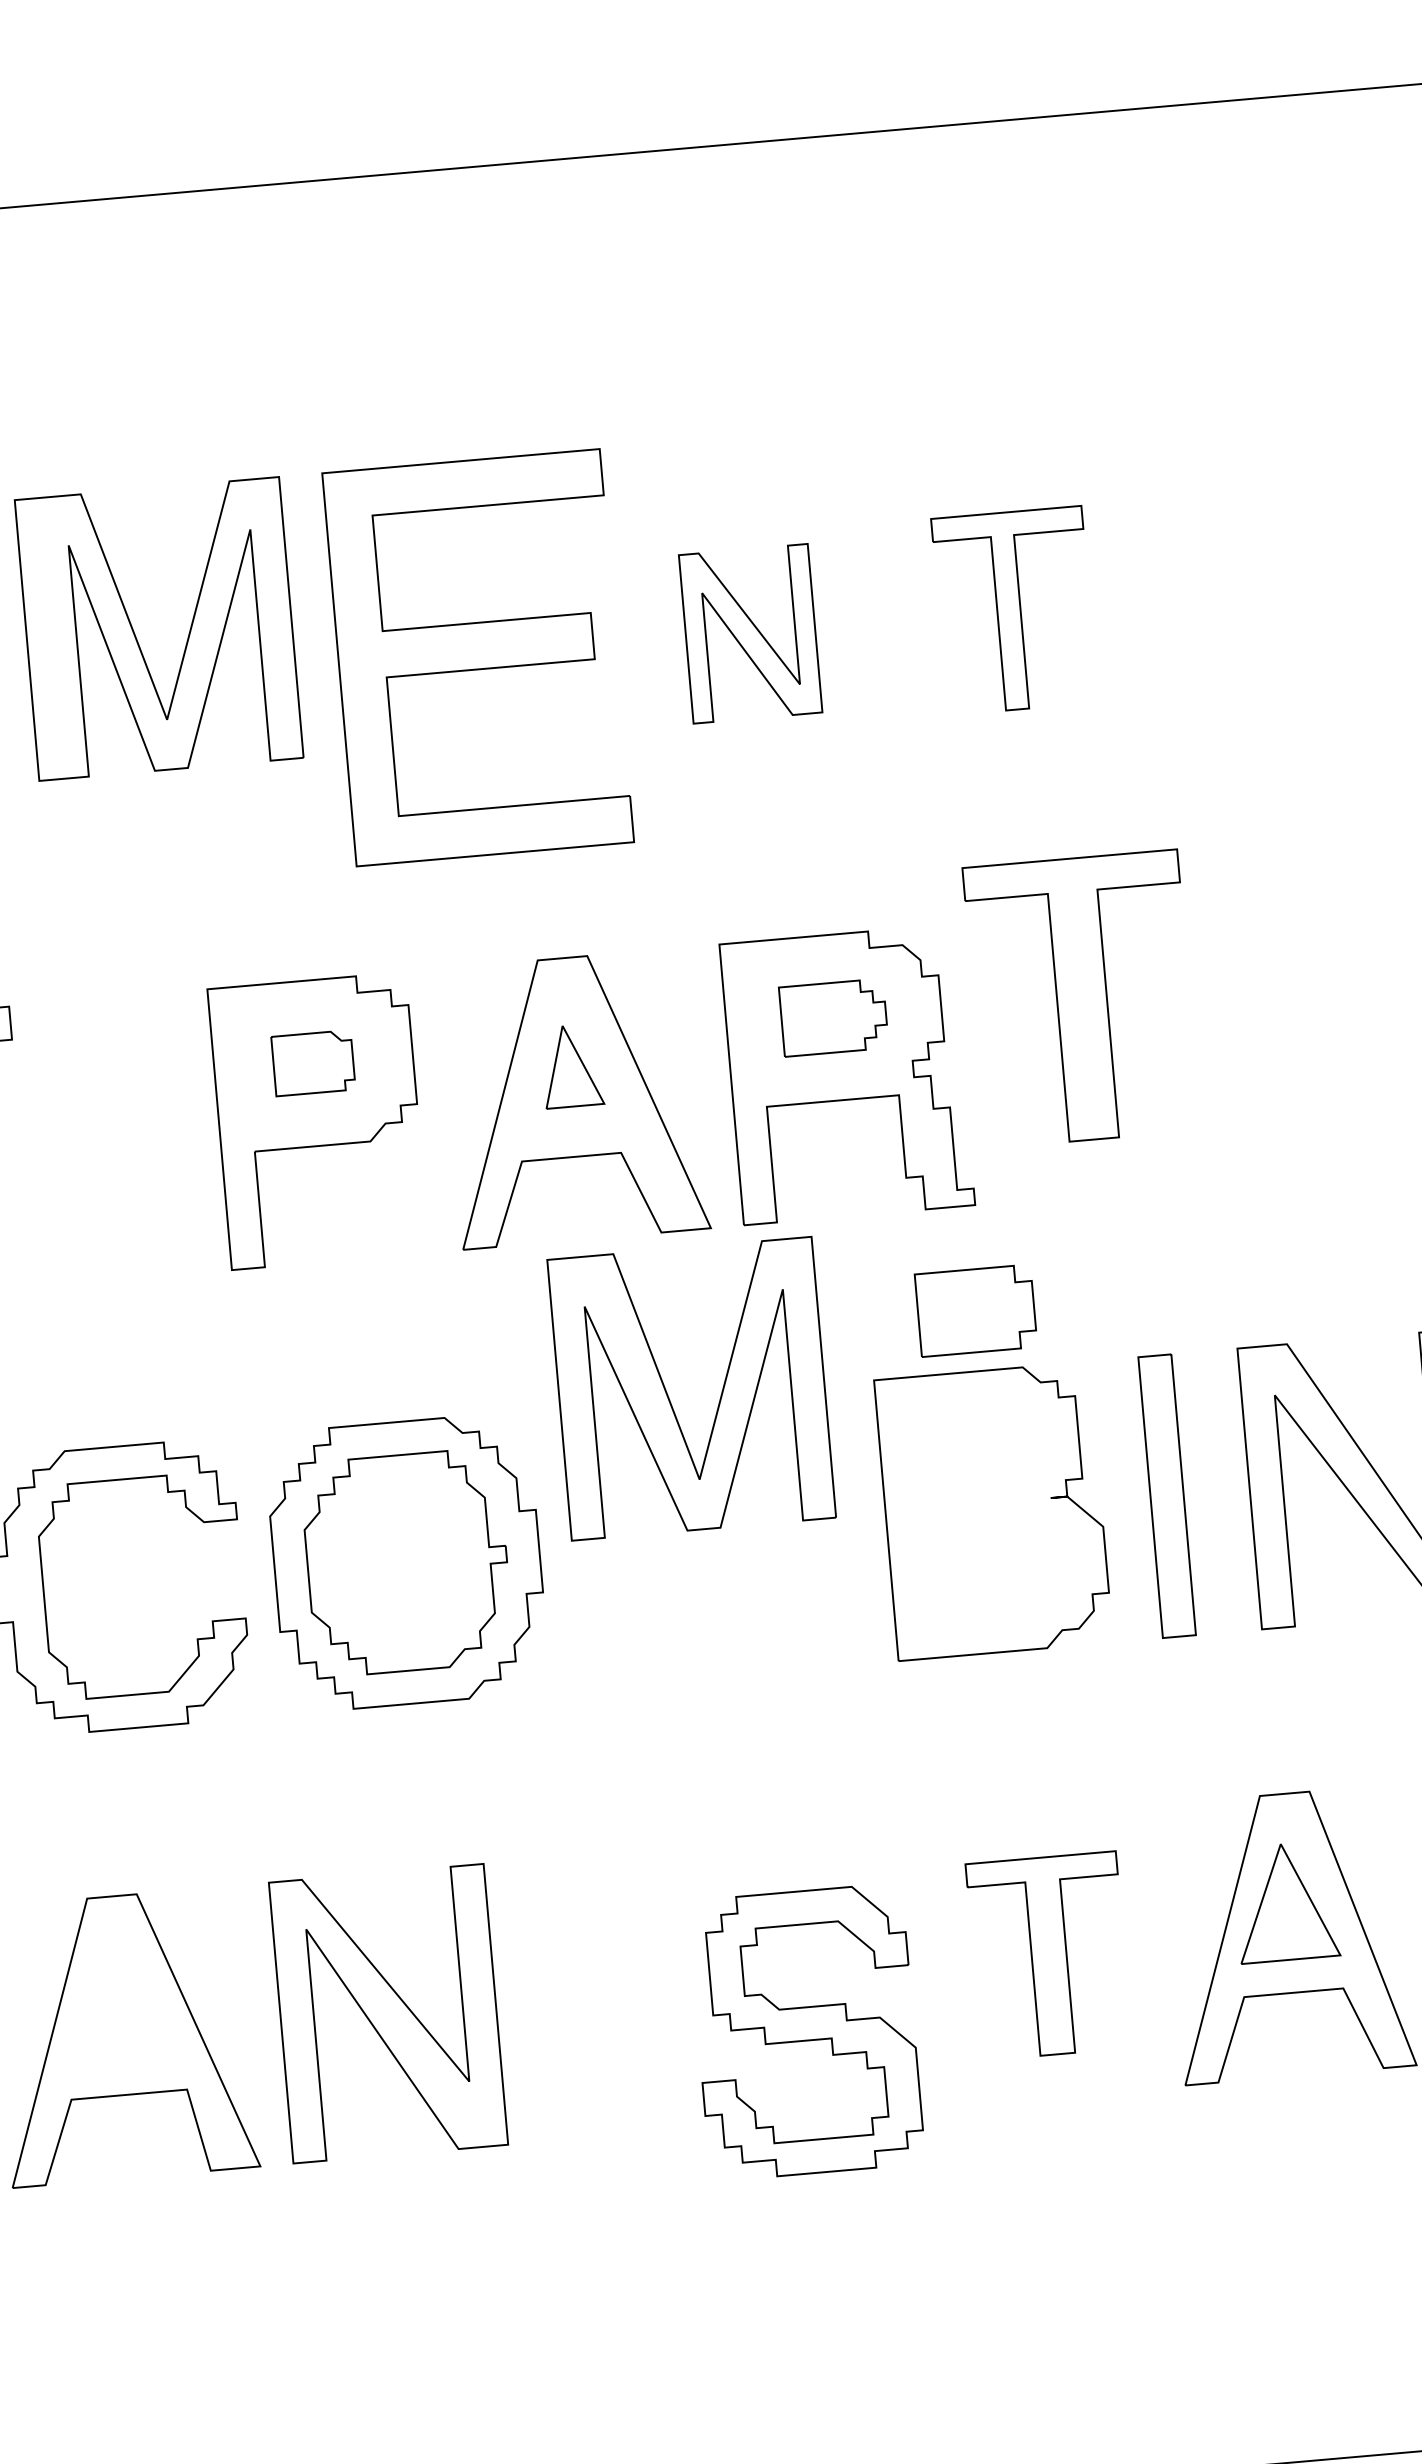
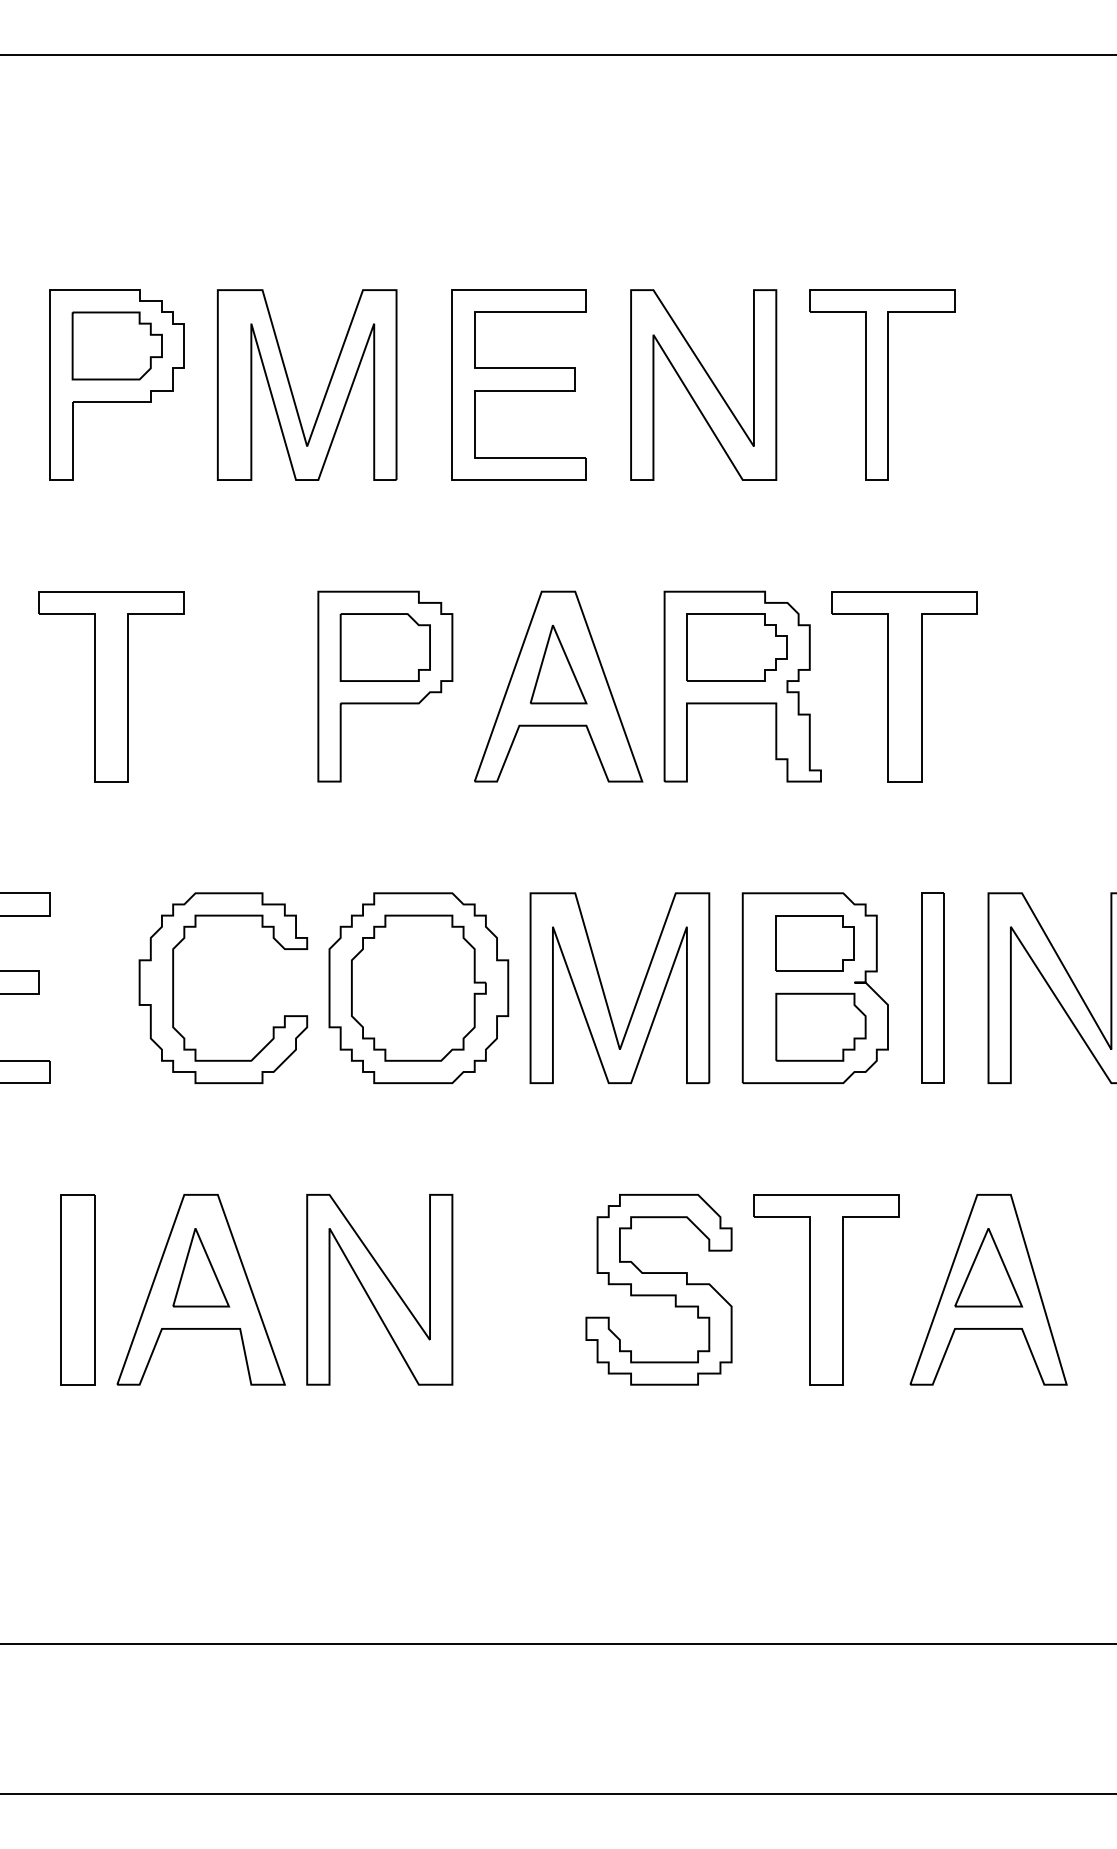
part: (1014, 609) -> (882, 384), size x1.43
part: (750, 633) -> (703, 384), size x1.67
part: (138, 638) -> (292, 390), moved
part: (476, 656) -> (518, 384), size x0.71
part: (1081, 998) -> (904, 686), moved
part: (832, 1017) -> (736, 647), size x1.43
part: (312, 1063) -> (384, 647), size x1.67
part: (571, 1065) -> (558, 664), size x1.43
part: (974, 1310) -> (814, 943), moved
part: (671, 1399) -> (605, 994), moved
part: (1006, 1567) -> (820, 1026), added
part: (1049, 1955) -> (826, 1289), size x1.43
part: (121, 2003) -> (201, 1267), added
part: (805, 2031) -> (658, 1289), moved

